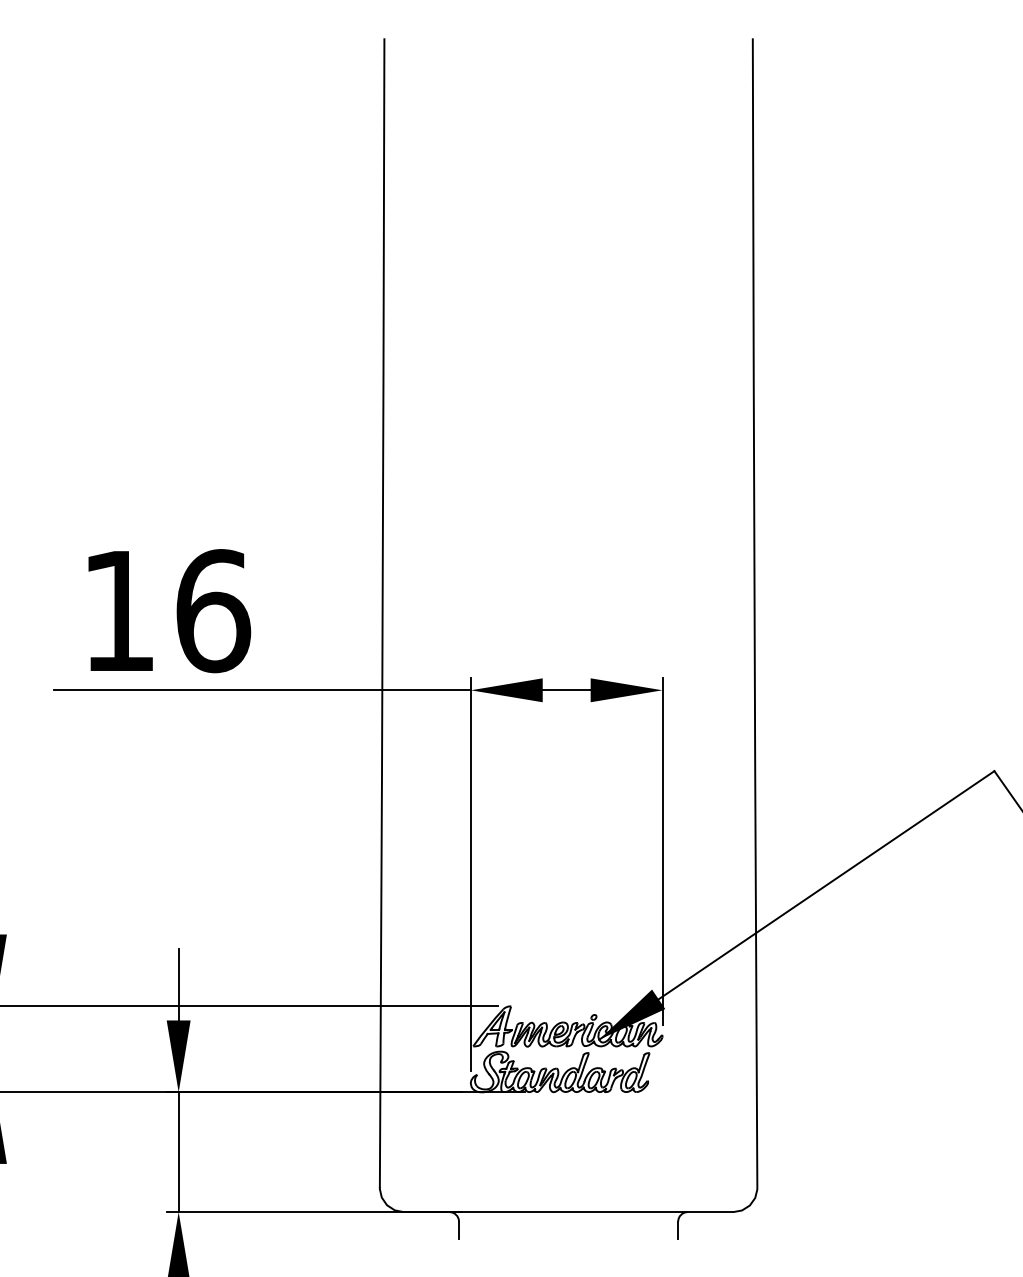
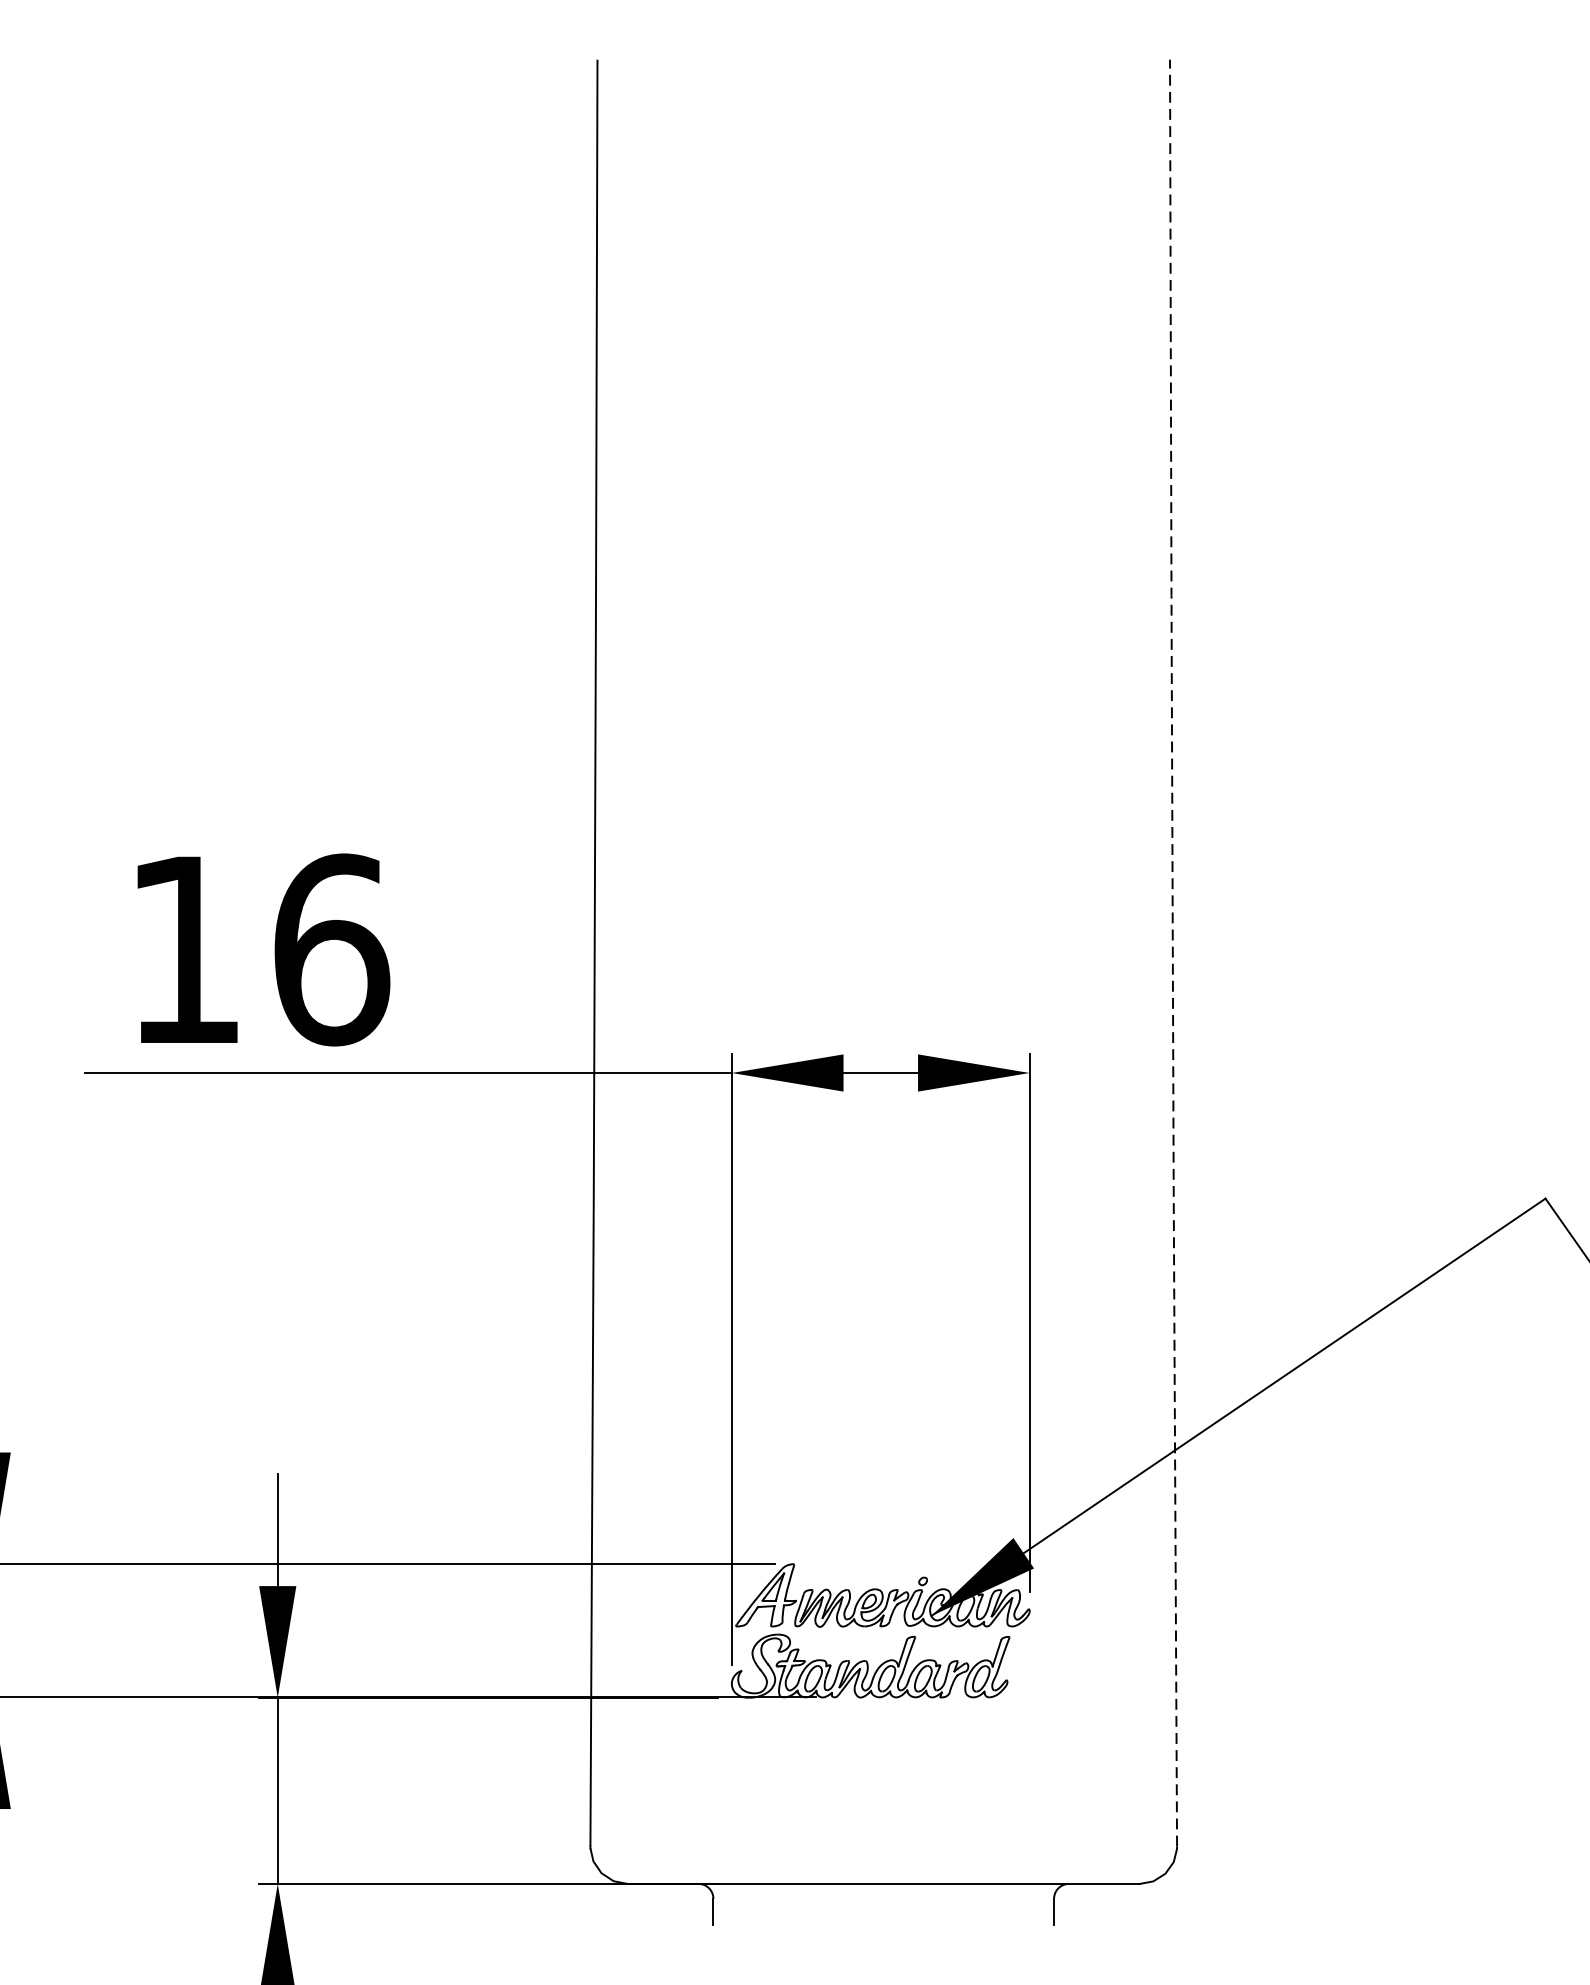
line: (754, 612) -> (1172, 952), solid -> dashed

